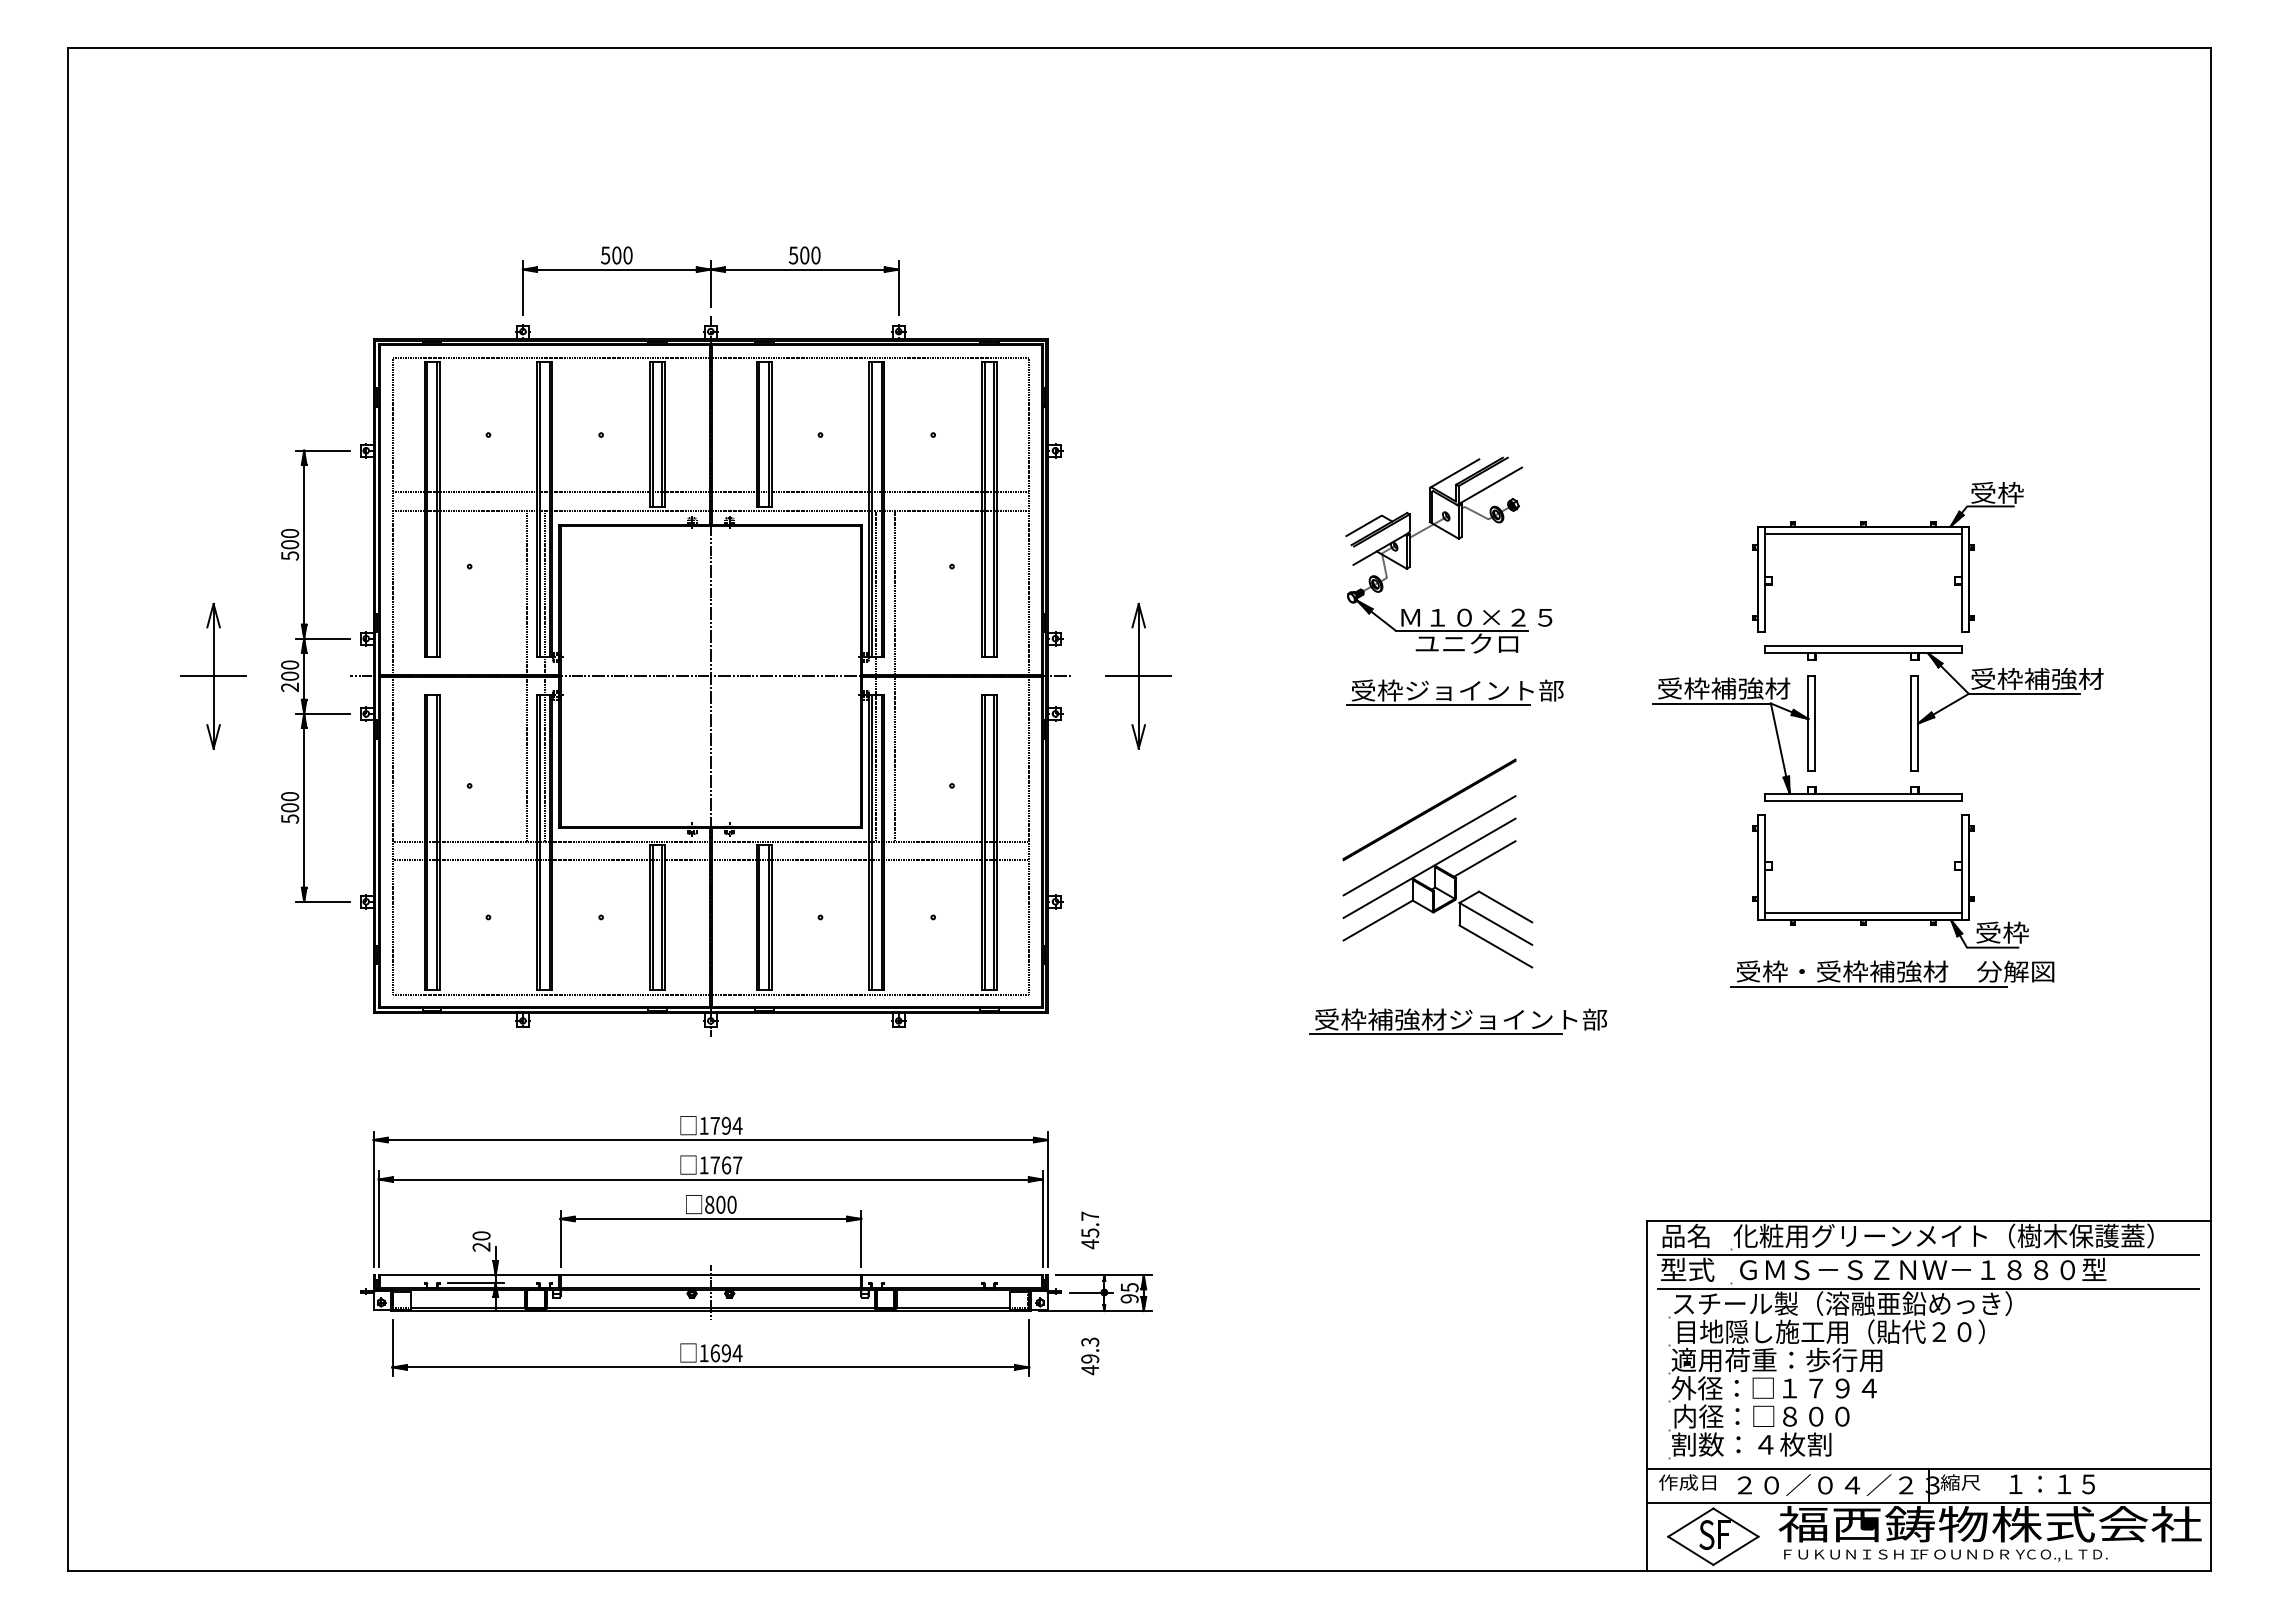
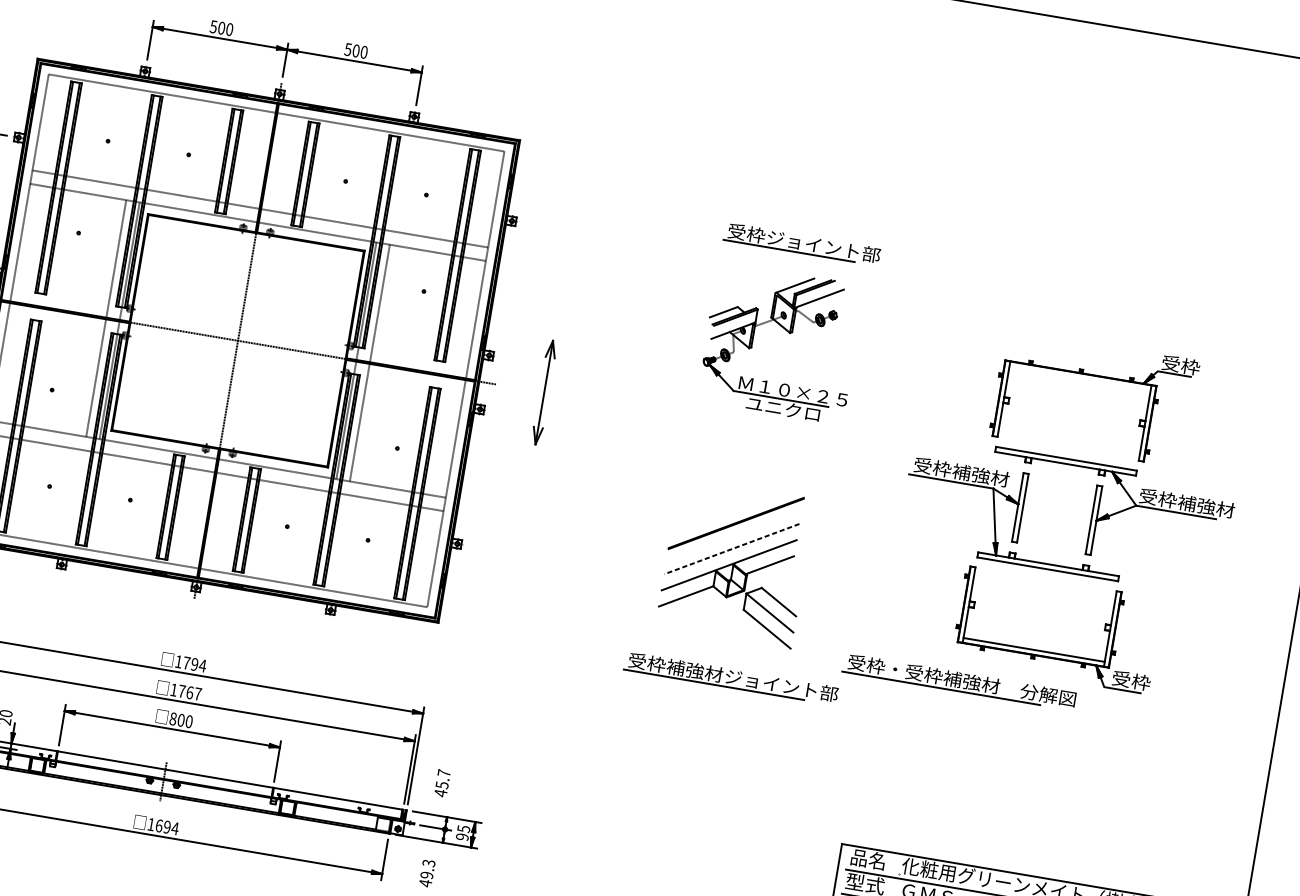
line: (1862, 533) -> (1079, 378), removed
line: (1138, 676) -> (544, 392), removed
part: (1454, 692) -> (801, 244), moved
line: (1429, 846) -> (731, 549), solid -> dashed
part: (1892, 973) -> (959, 681), moved

